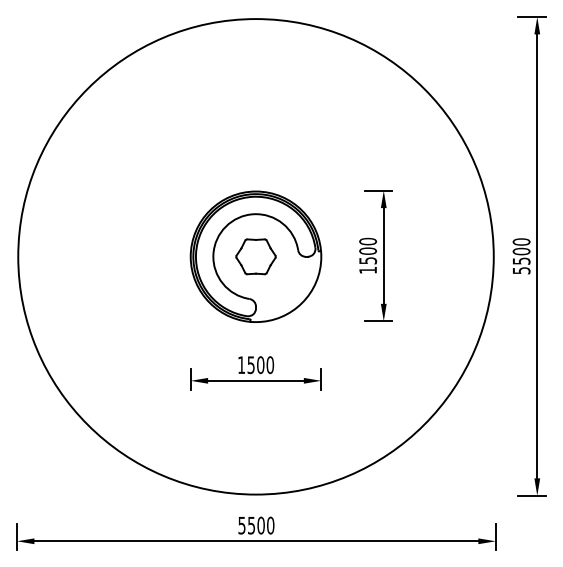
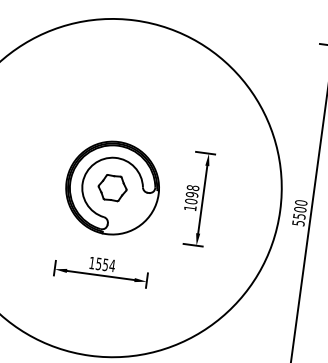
text: (368, 250) -> (192, 194), 1500 -> 1098
text: (265, 365) -> (108, 265), 1500 -> 1554

